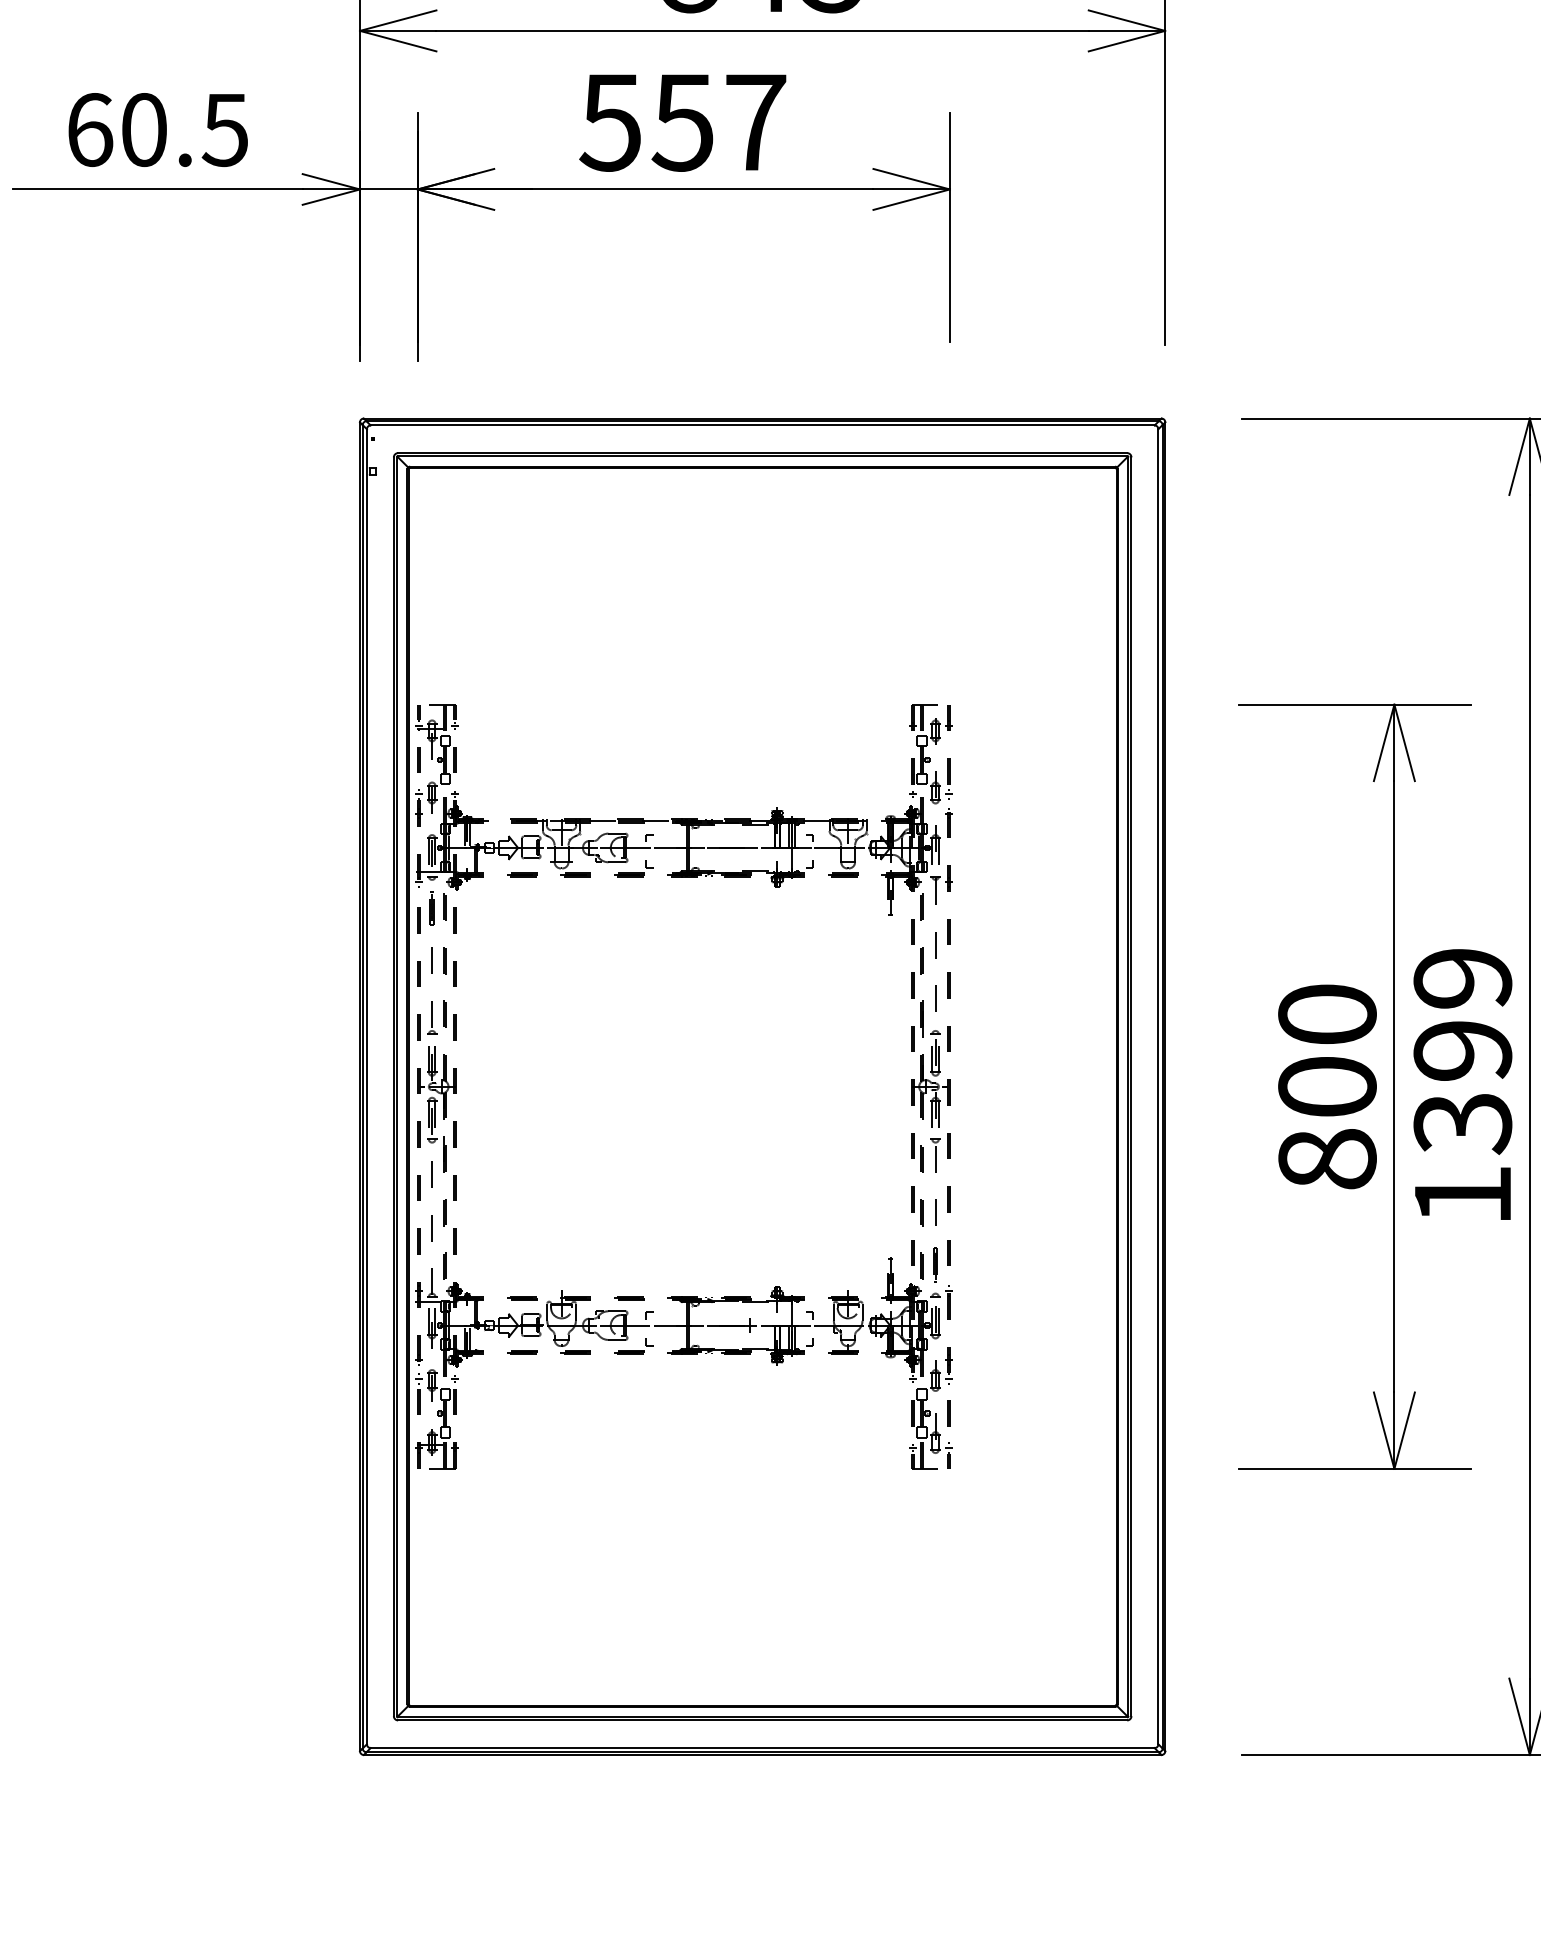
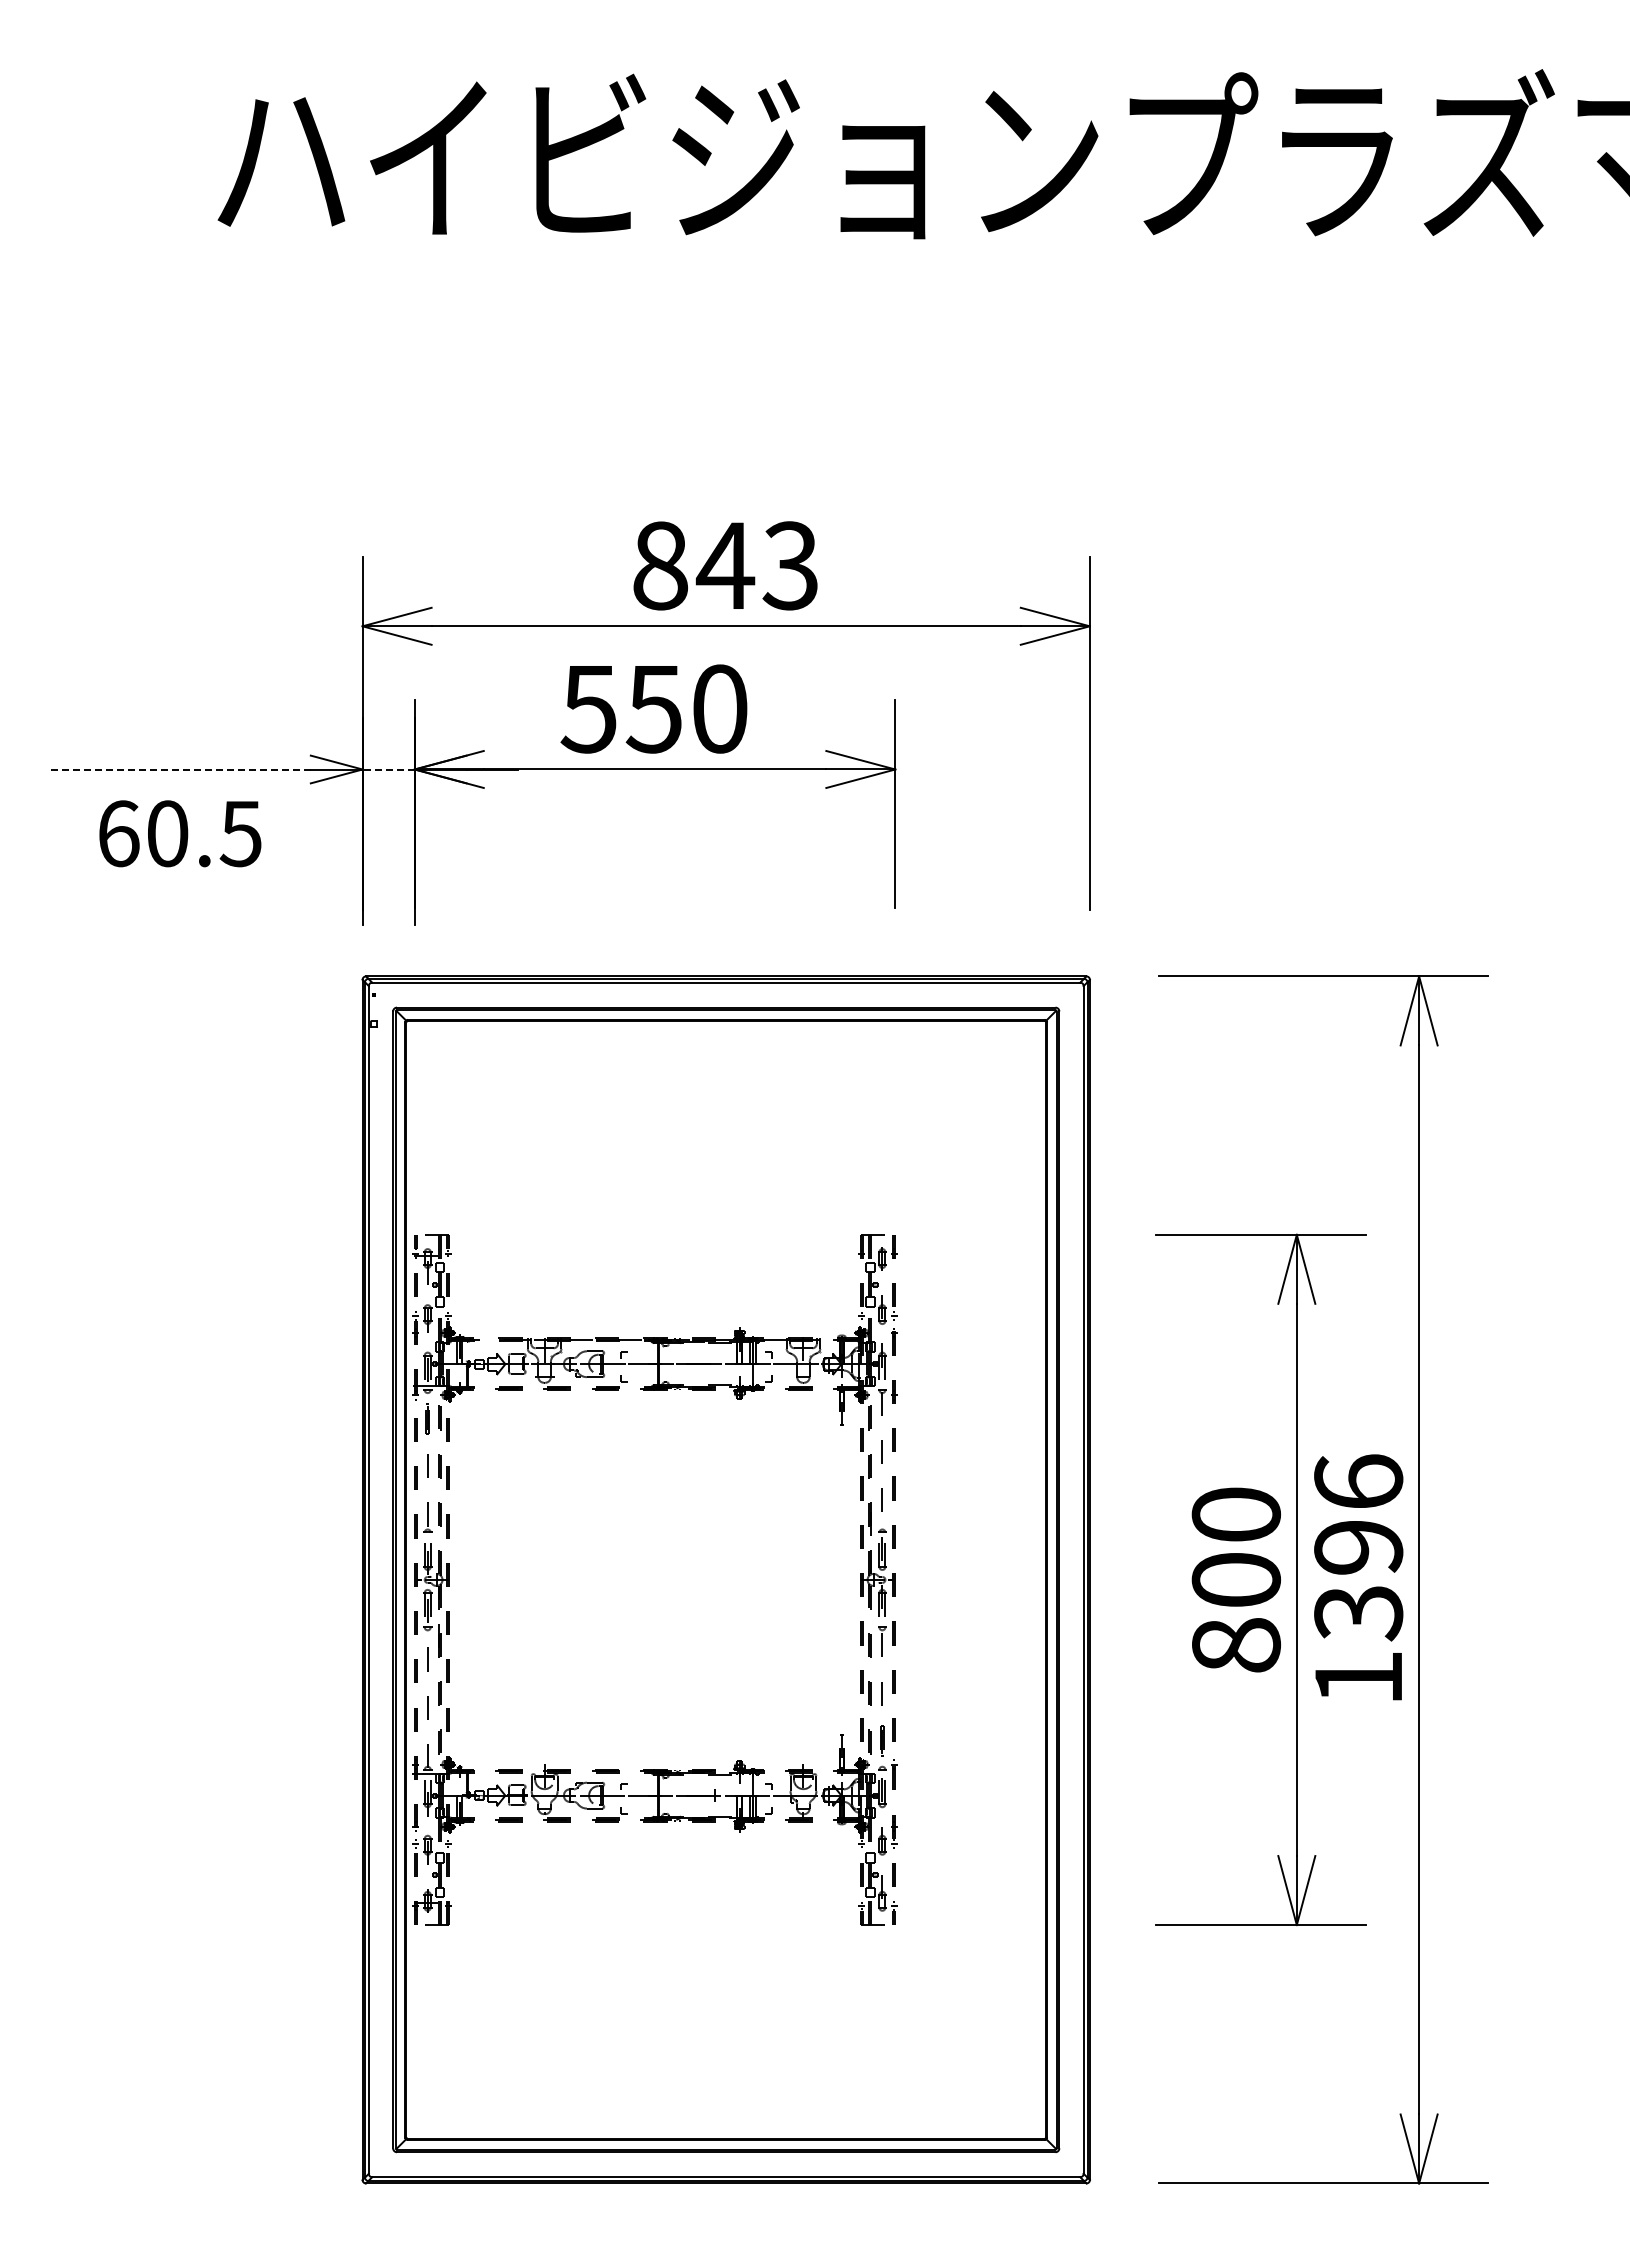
text: (756, 121) -> (720, 708), 557 -> 550
text: (158, 129) -> (180, 833), moved
line: (157, 189) -> (179, 769), solid -> dashed
line: (388, 189) -> (388, 769), solid -> dashed
text: (1462, 977) -> (1358, 1481), 1399 -> 1396

